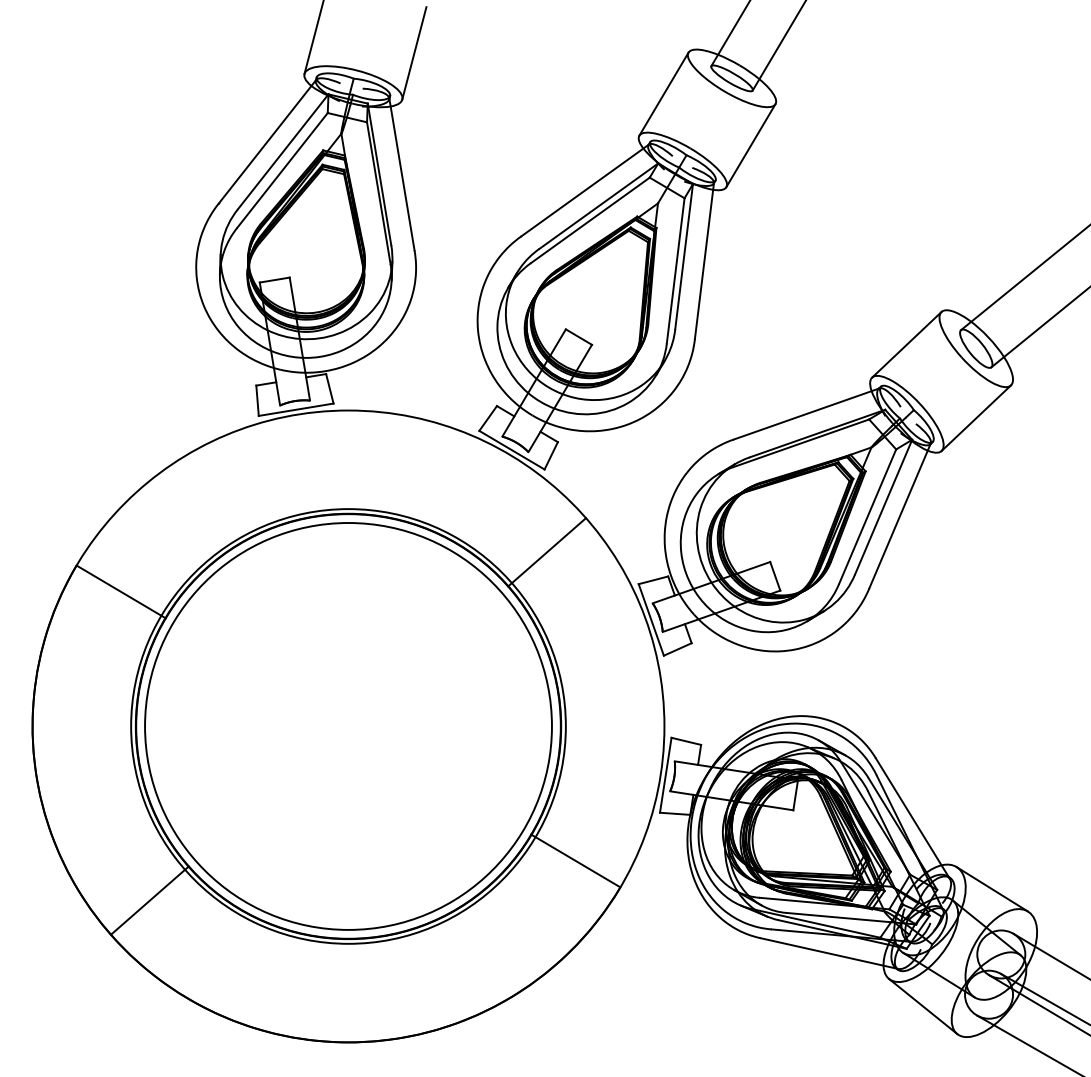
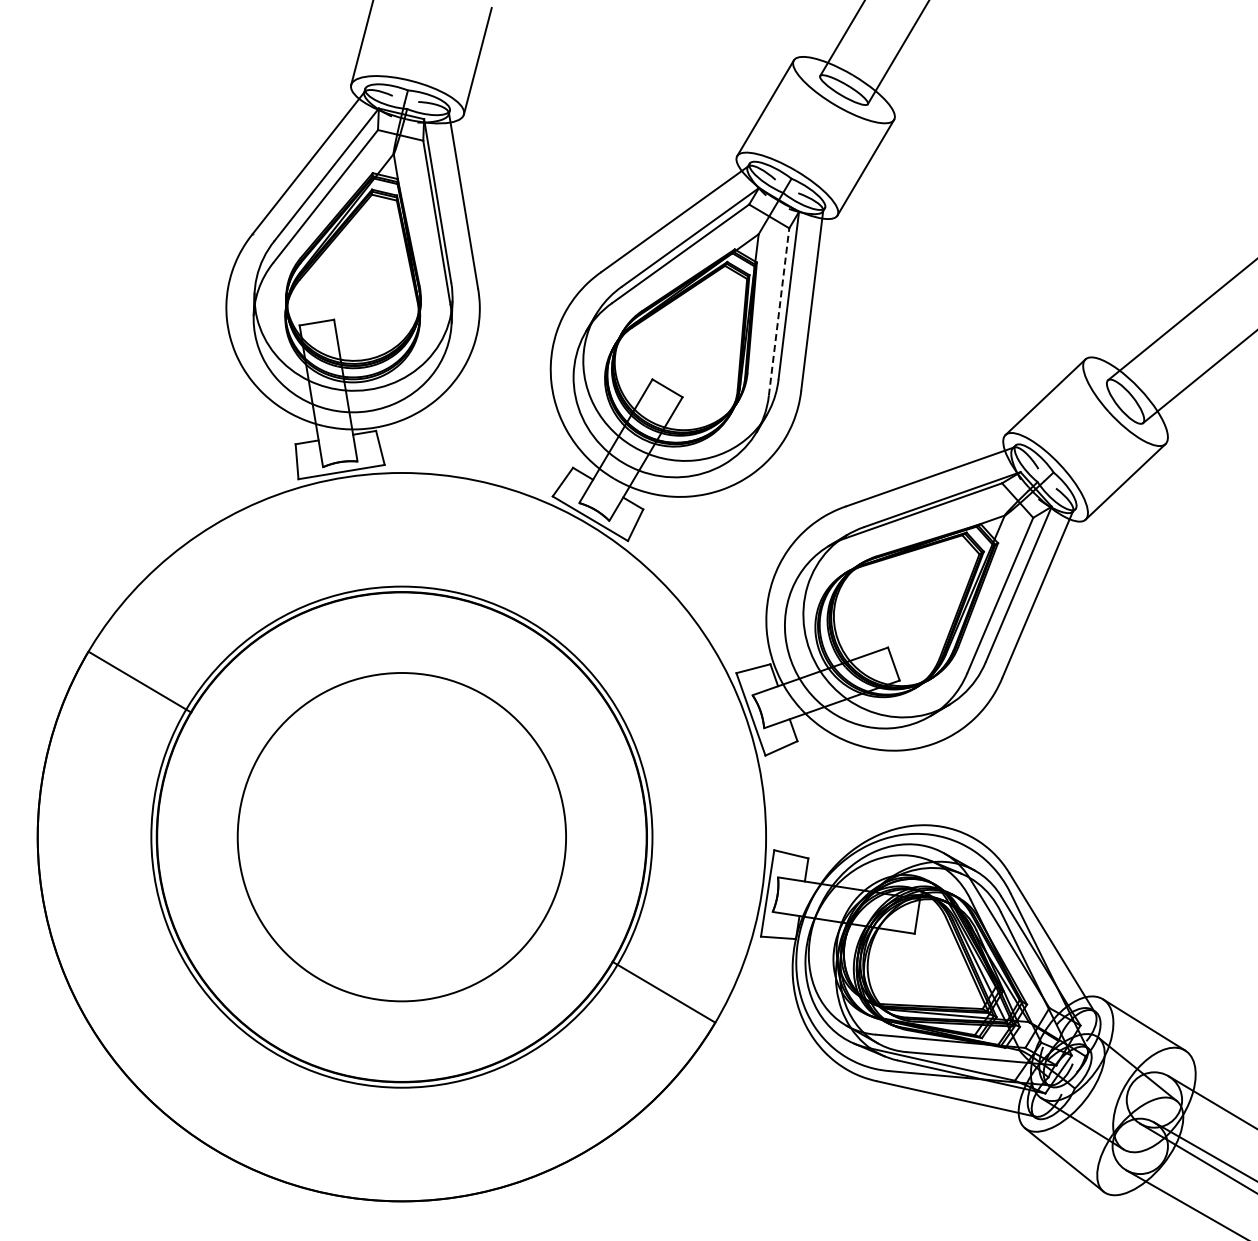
line: (676, 270) -> (779, 311), solid -> dashed
line: (546, 552) -> (630, 636), removed
circle: (348, 725) -> (401, 836), size x0.7
line: (149, 900) -> (172, 1037), removed

